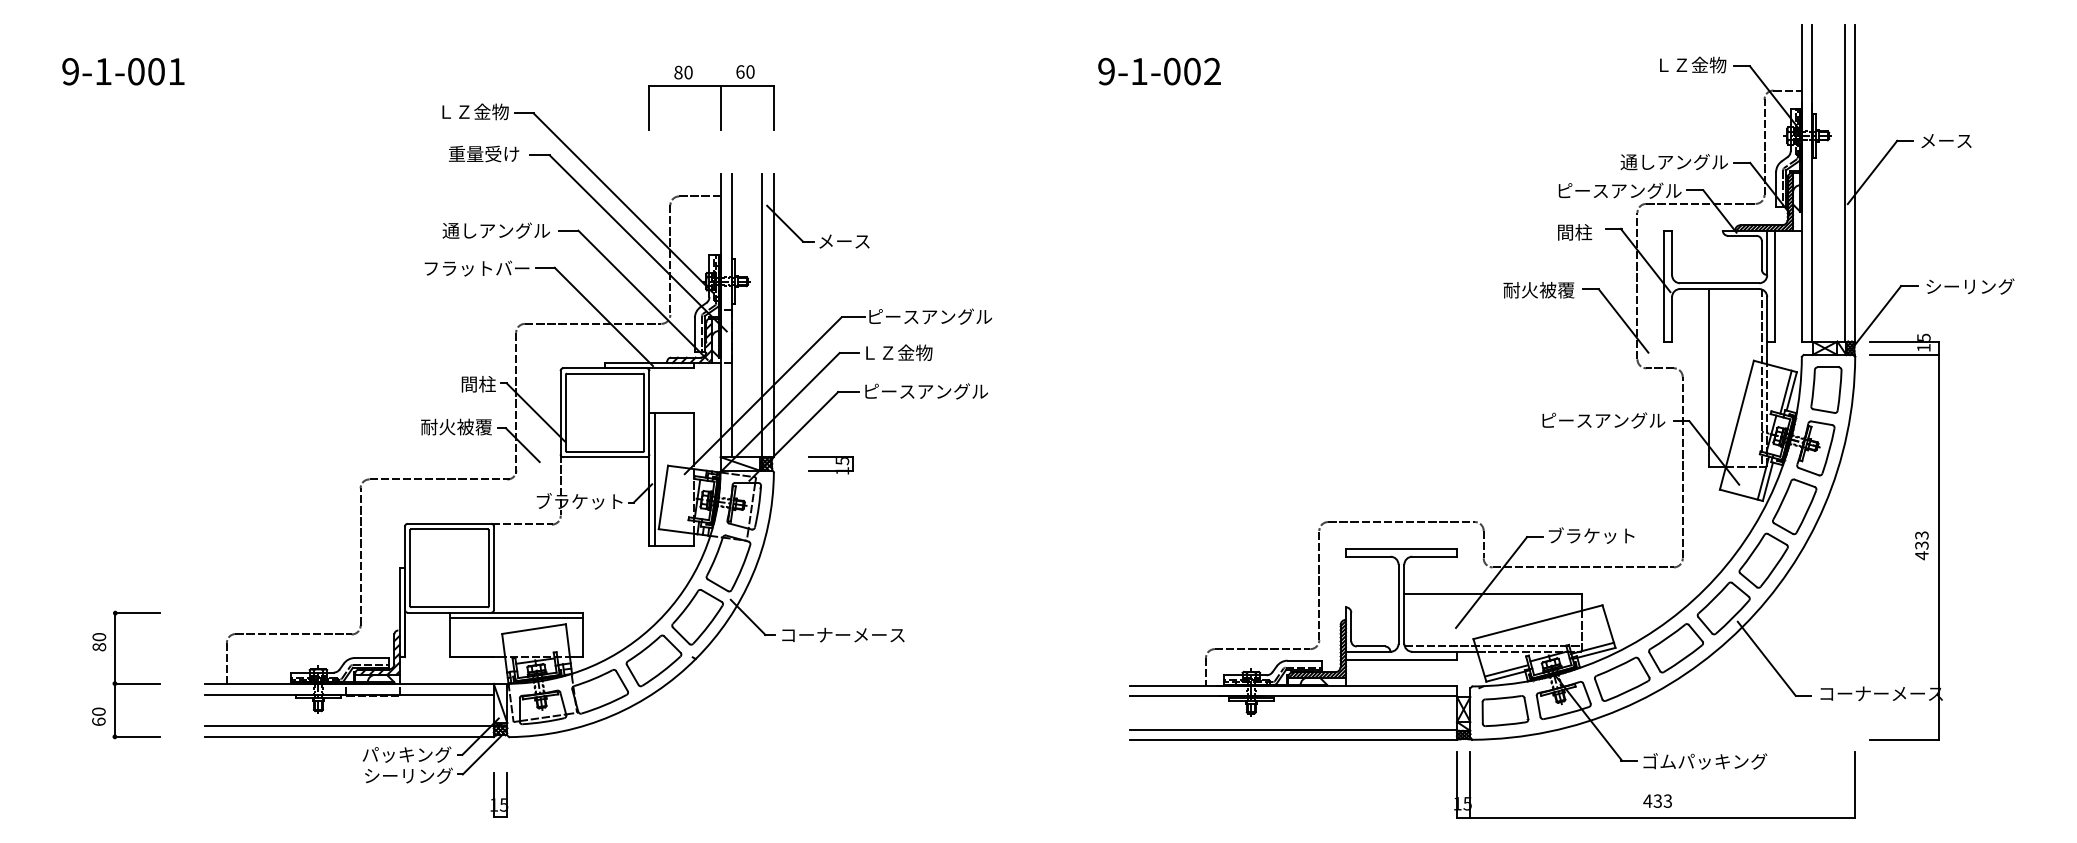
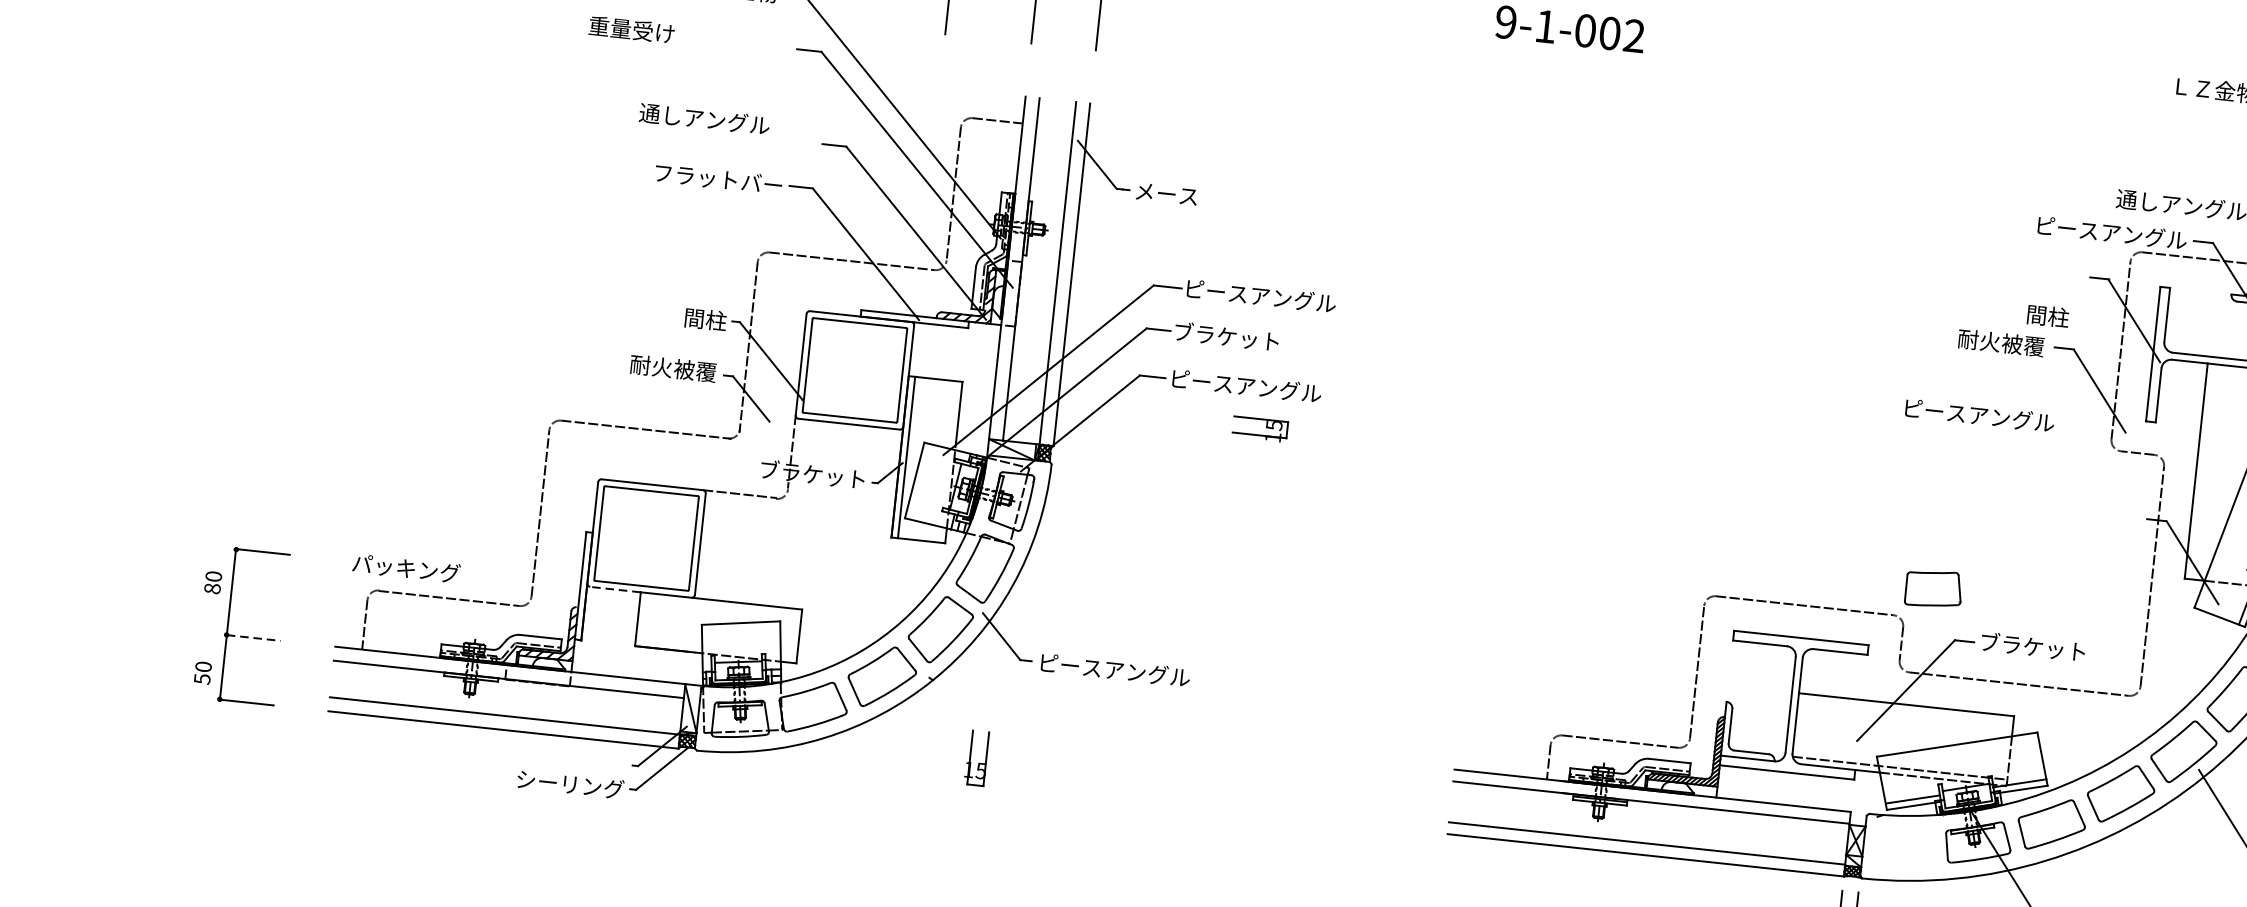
text: (484, 153) -> (632, 29), moved
text: (495, 230) -> (703, 118), moved
text: (1575, 232) -> (2048, 316), moved
text: (905, 352) -> (1226, 336), ＬＺ金物 -> ブラケット
text: (1603, 420) -> (1979, 415), moved
part: (830, 465) -> (1259, 429), moved
line: (428, 612) -> (615, 589), solid -> dashed
line: (515, 618) -> (719, 607), removed
text: (843, 634) -> (1114, 669), コーナーメース -> ピースアングル
line: (137, 683) -> (254, 637), solid -> dashed
part: (1505, 710) -> (1934, 588), moved
text: (98, 721) -> (201, 678), 60 -> 50
text: (407, 754) -> (407, 568), moved
part: (499, 794) -> (976, 757), moved

